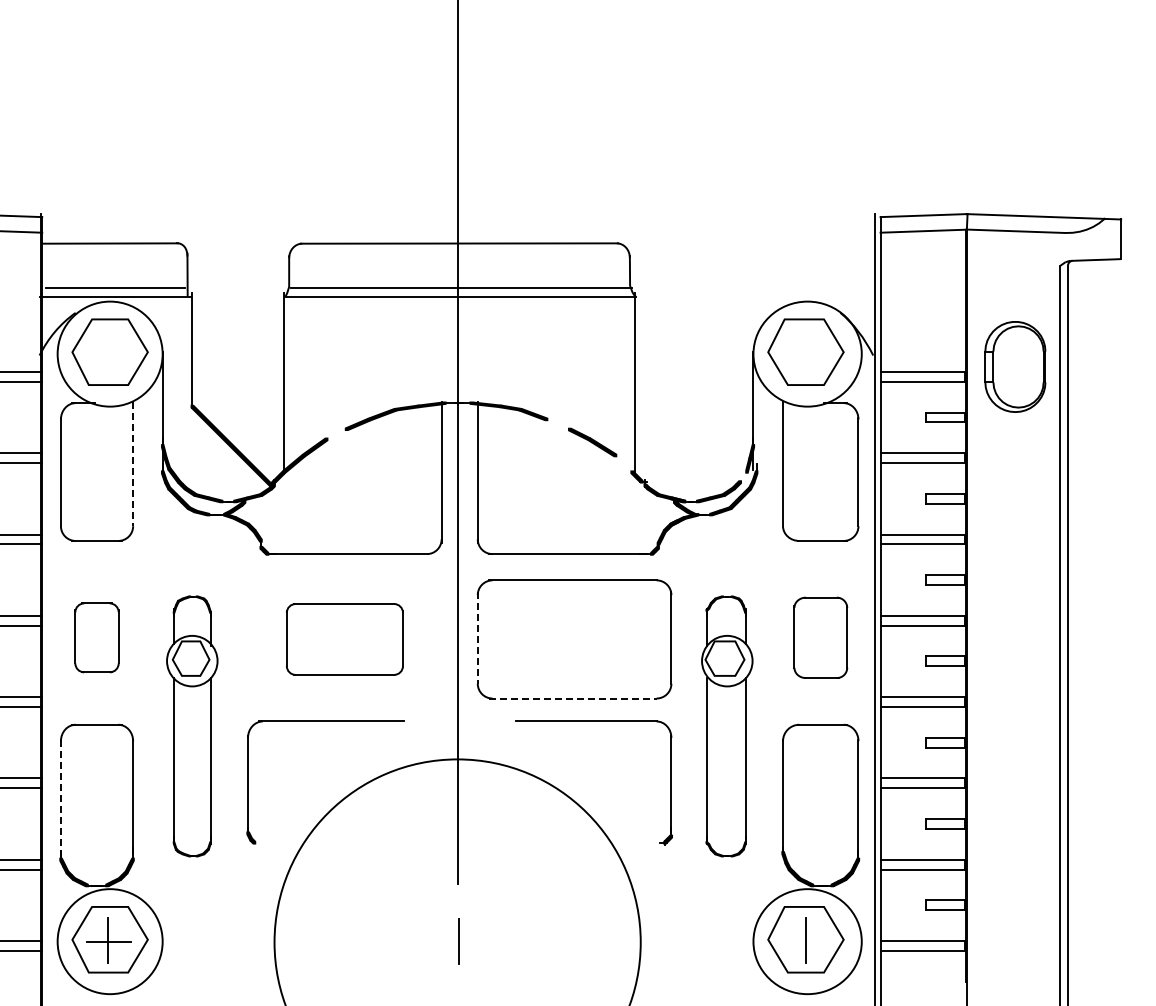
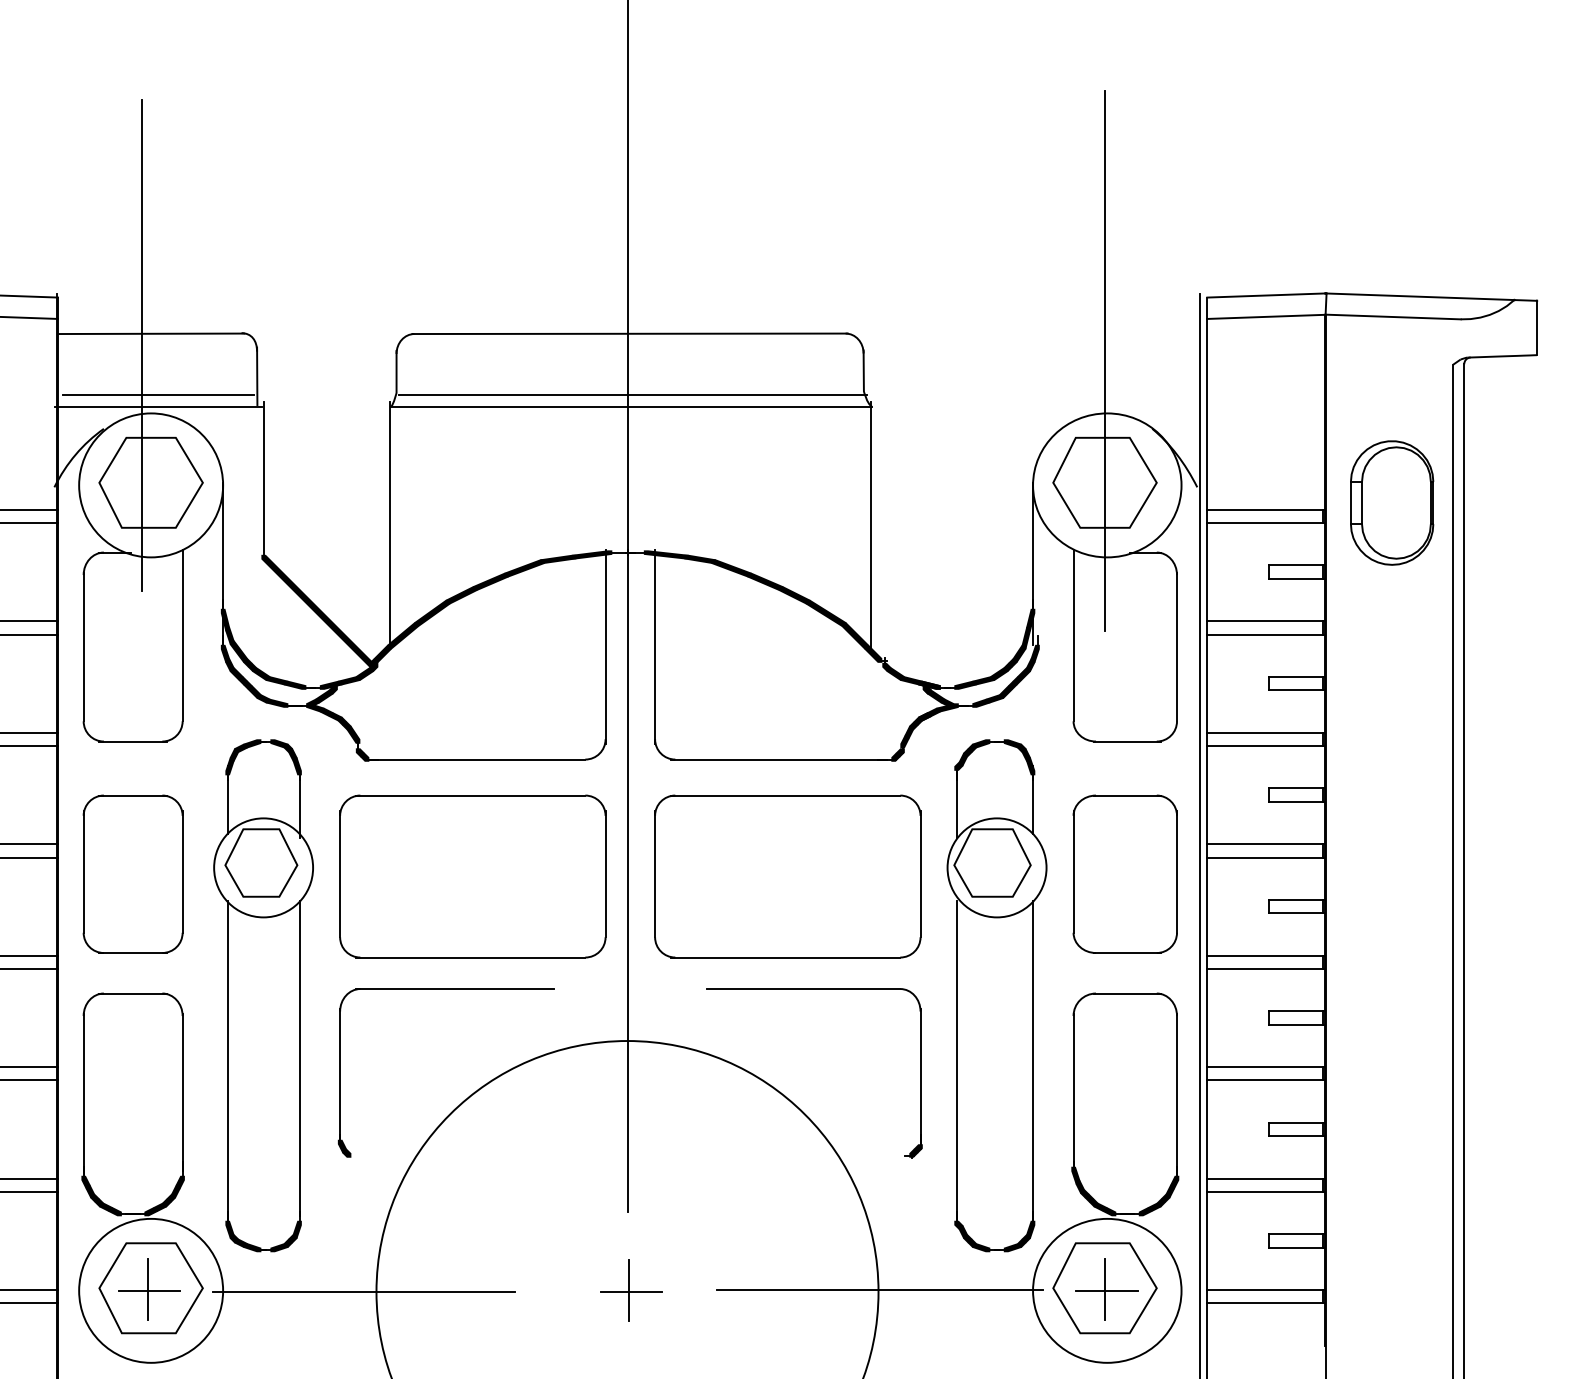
line: (103, 252) -> (142, 346), added
line: (805, 263) -> (1104, 361), added
fill: (558, 424) -> (765, 581), added
fill: (336, 433) -> (461, 594), added
fill: (623, 463) -> (854, 635), added
line: (133, 464) -> (183, 636), dashed -> solid
fill: (743, 476) -> (1019, 653), added
part: (96, 637) -> (132, 873), size x1.67
line: (477, 637) -> (654, 873), dashed -> solid
part: (820, 637) -> (1124, 873), size x1.43
part: (344, 639) -> (472, 876), size x1.67
line: (572, 698) -> (784, 957), dashed -> solid
part: (192, 726) -> (264, 995), size x1.43
part: (727, 726) -> (997, 995), size x1.43
line: (60, 797) -> (83, 1093), dashed -> solid
line: (641, 941) -> (879, 1290), added
line: (807, 941) -> (1107, 1290), added
line: (265, 942) -> (364, 1292), added
line: (460, 942) -> (631, 1292), added

